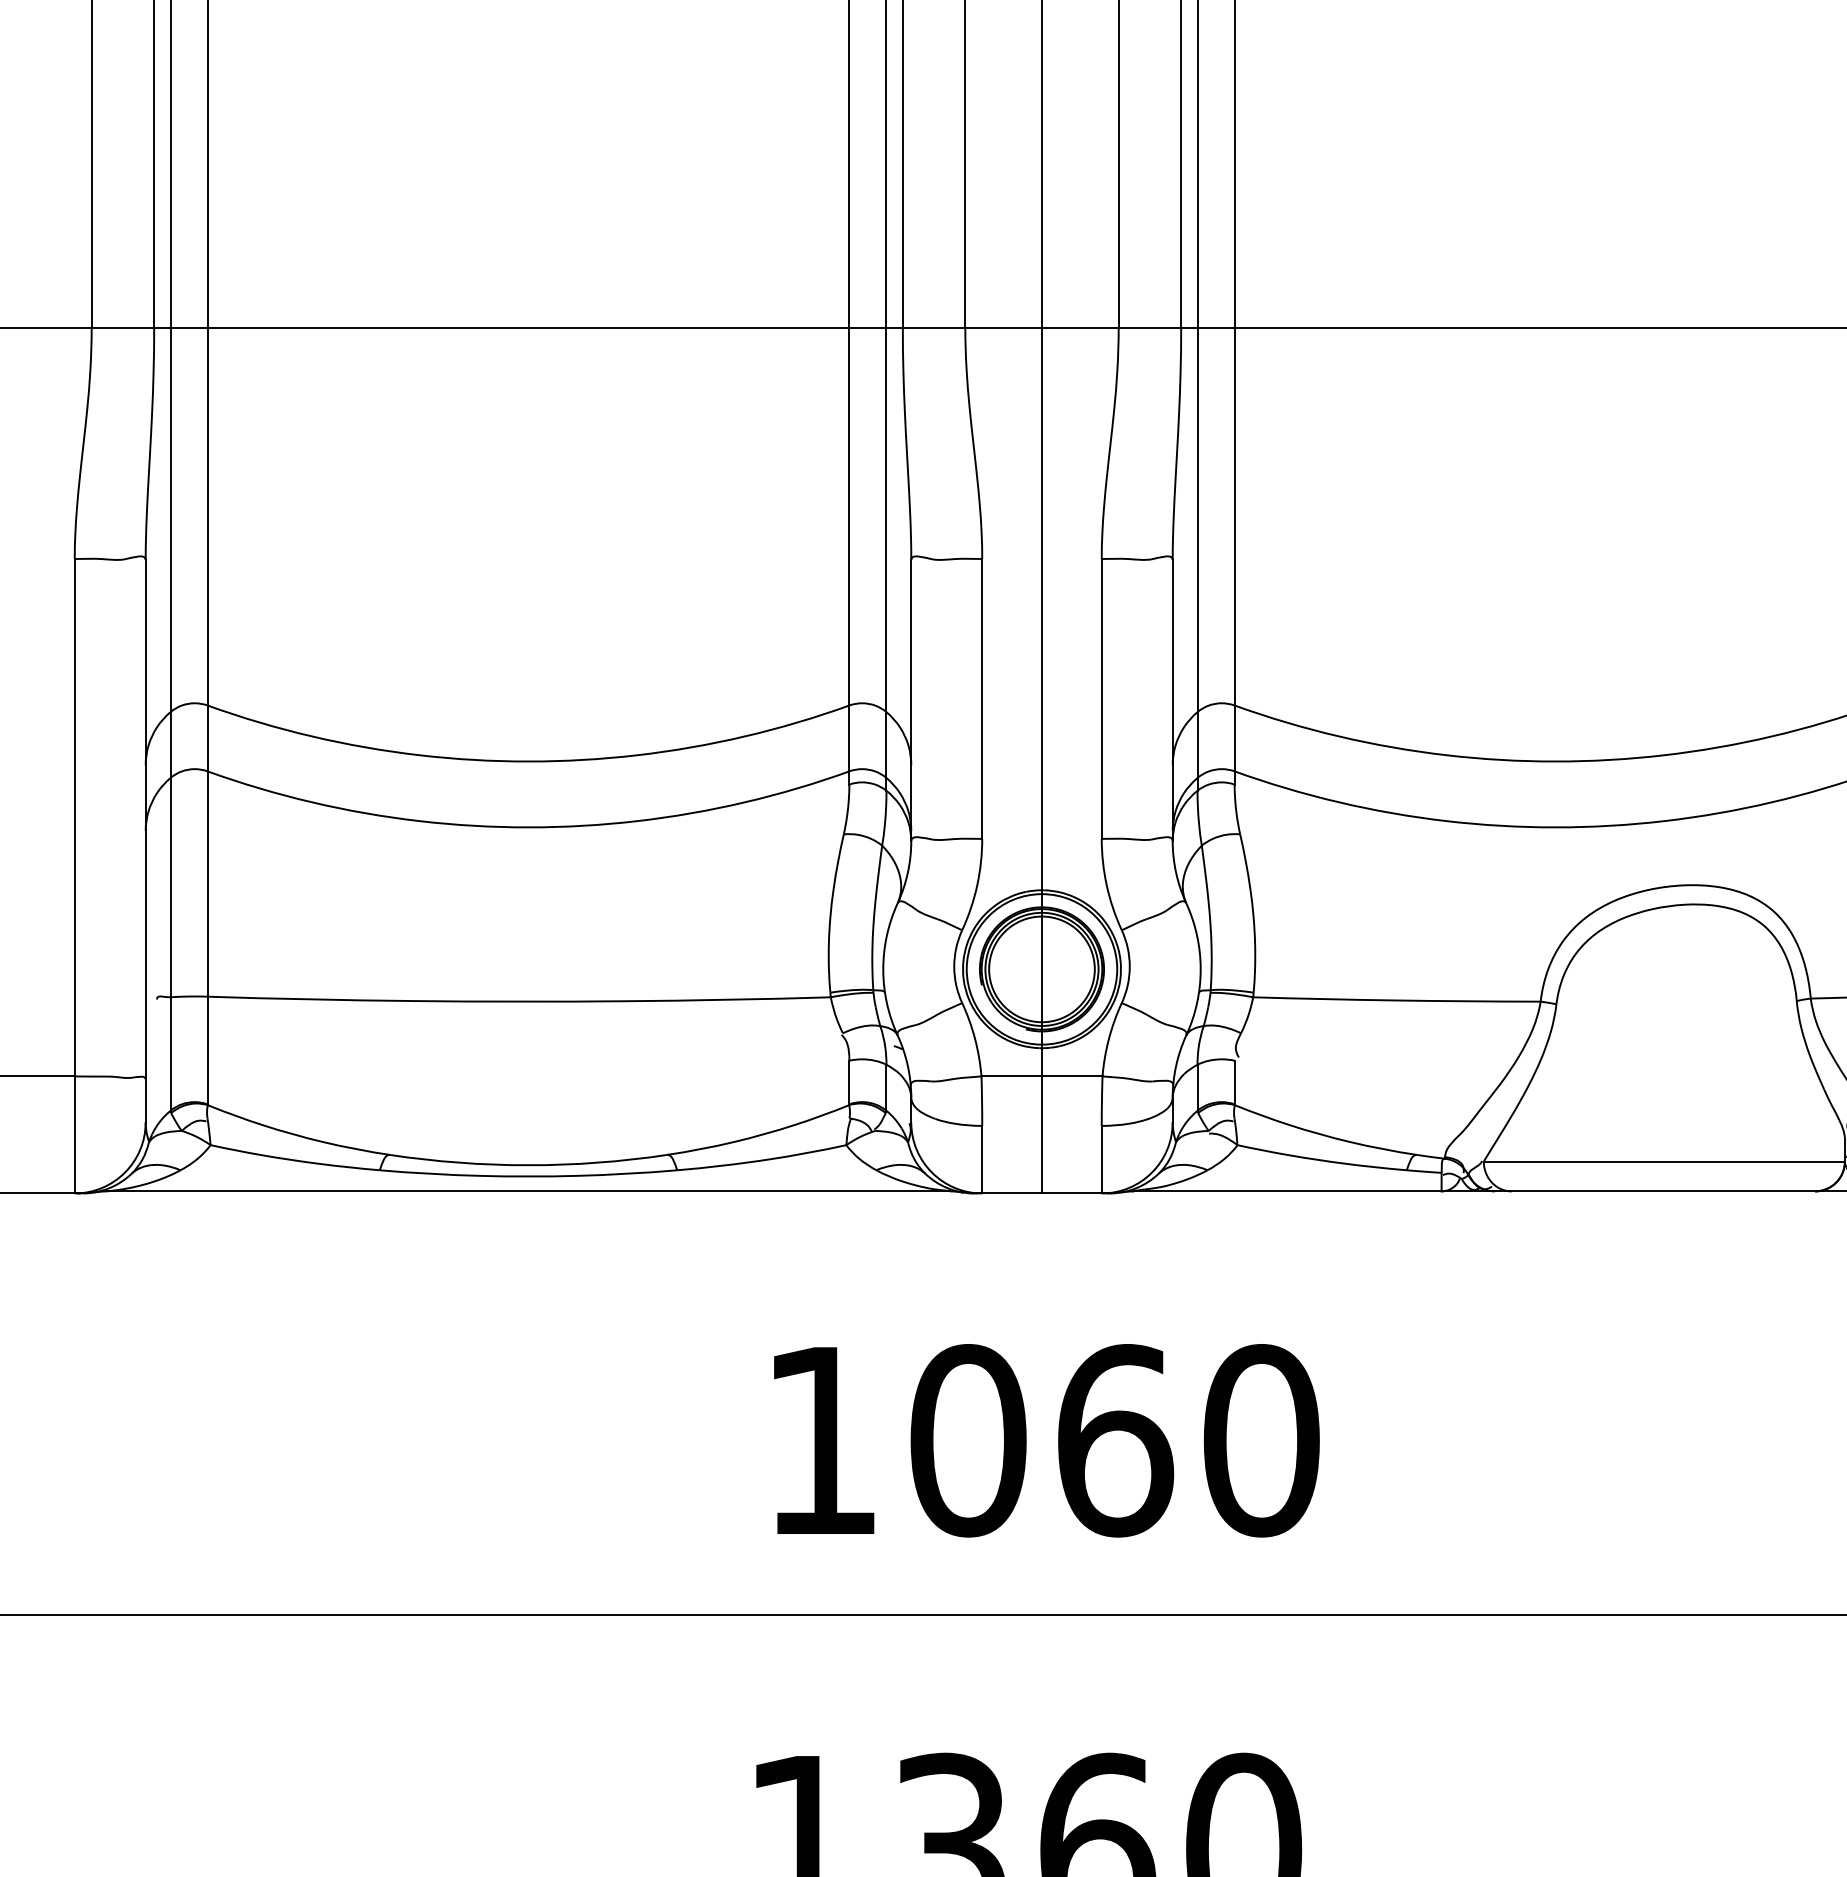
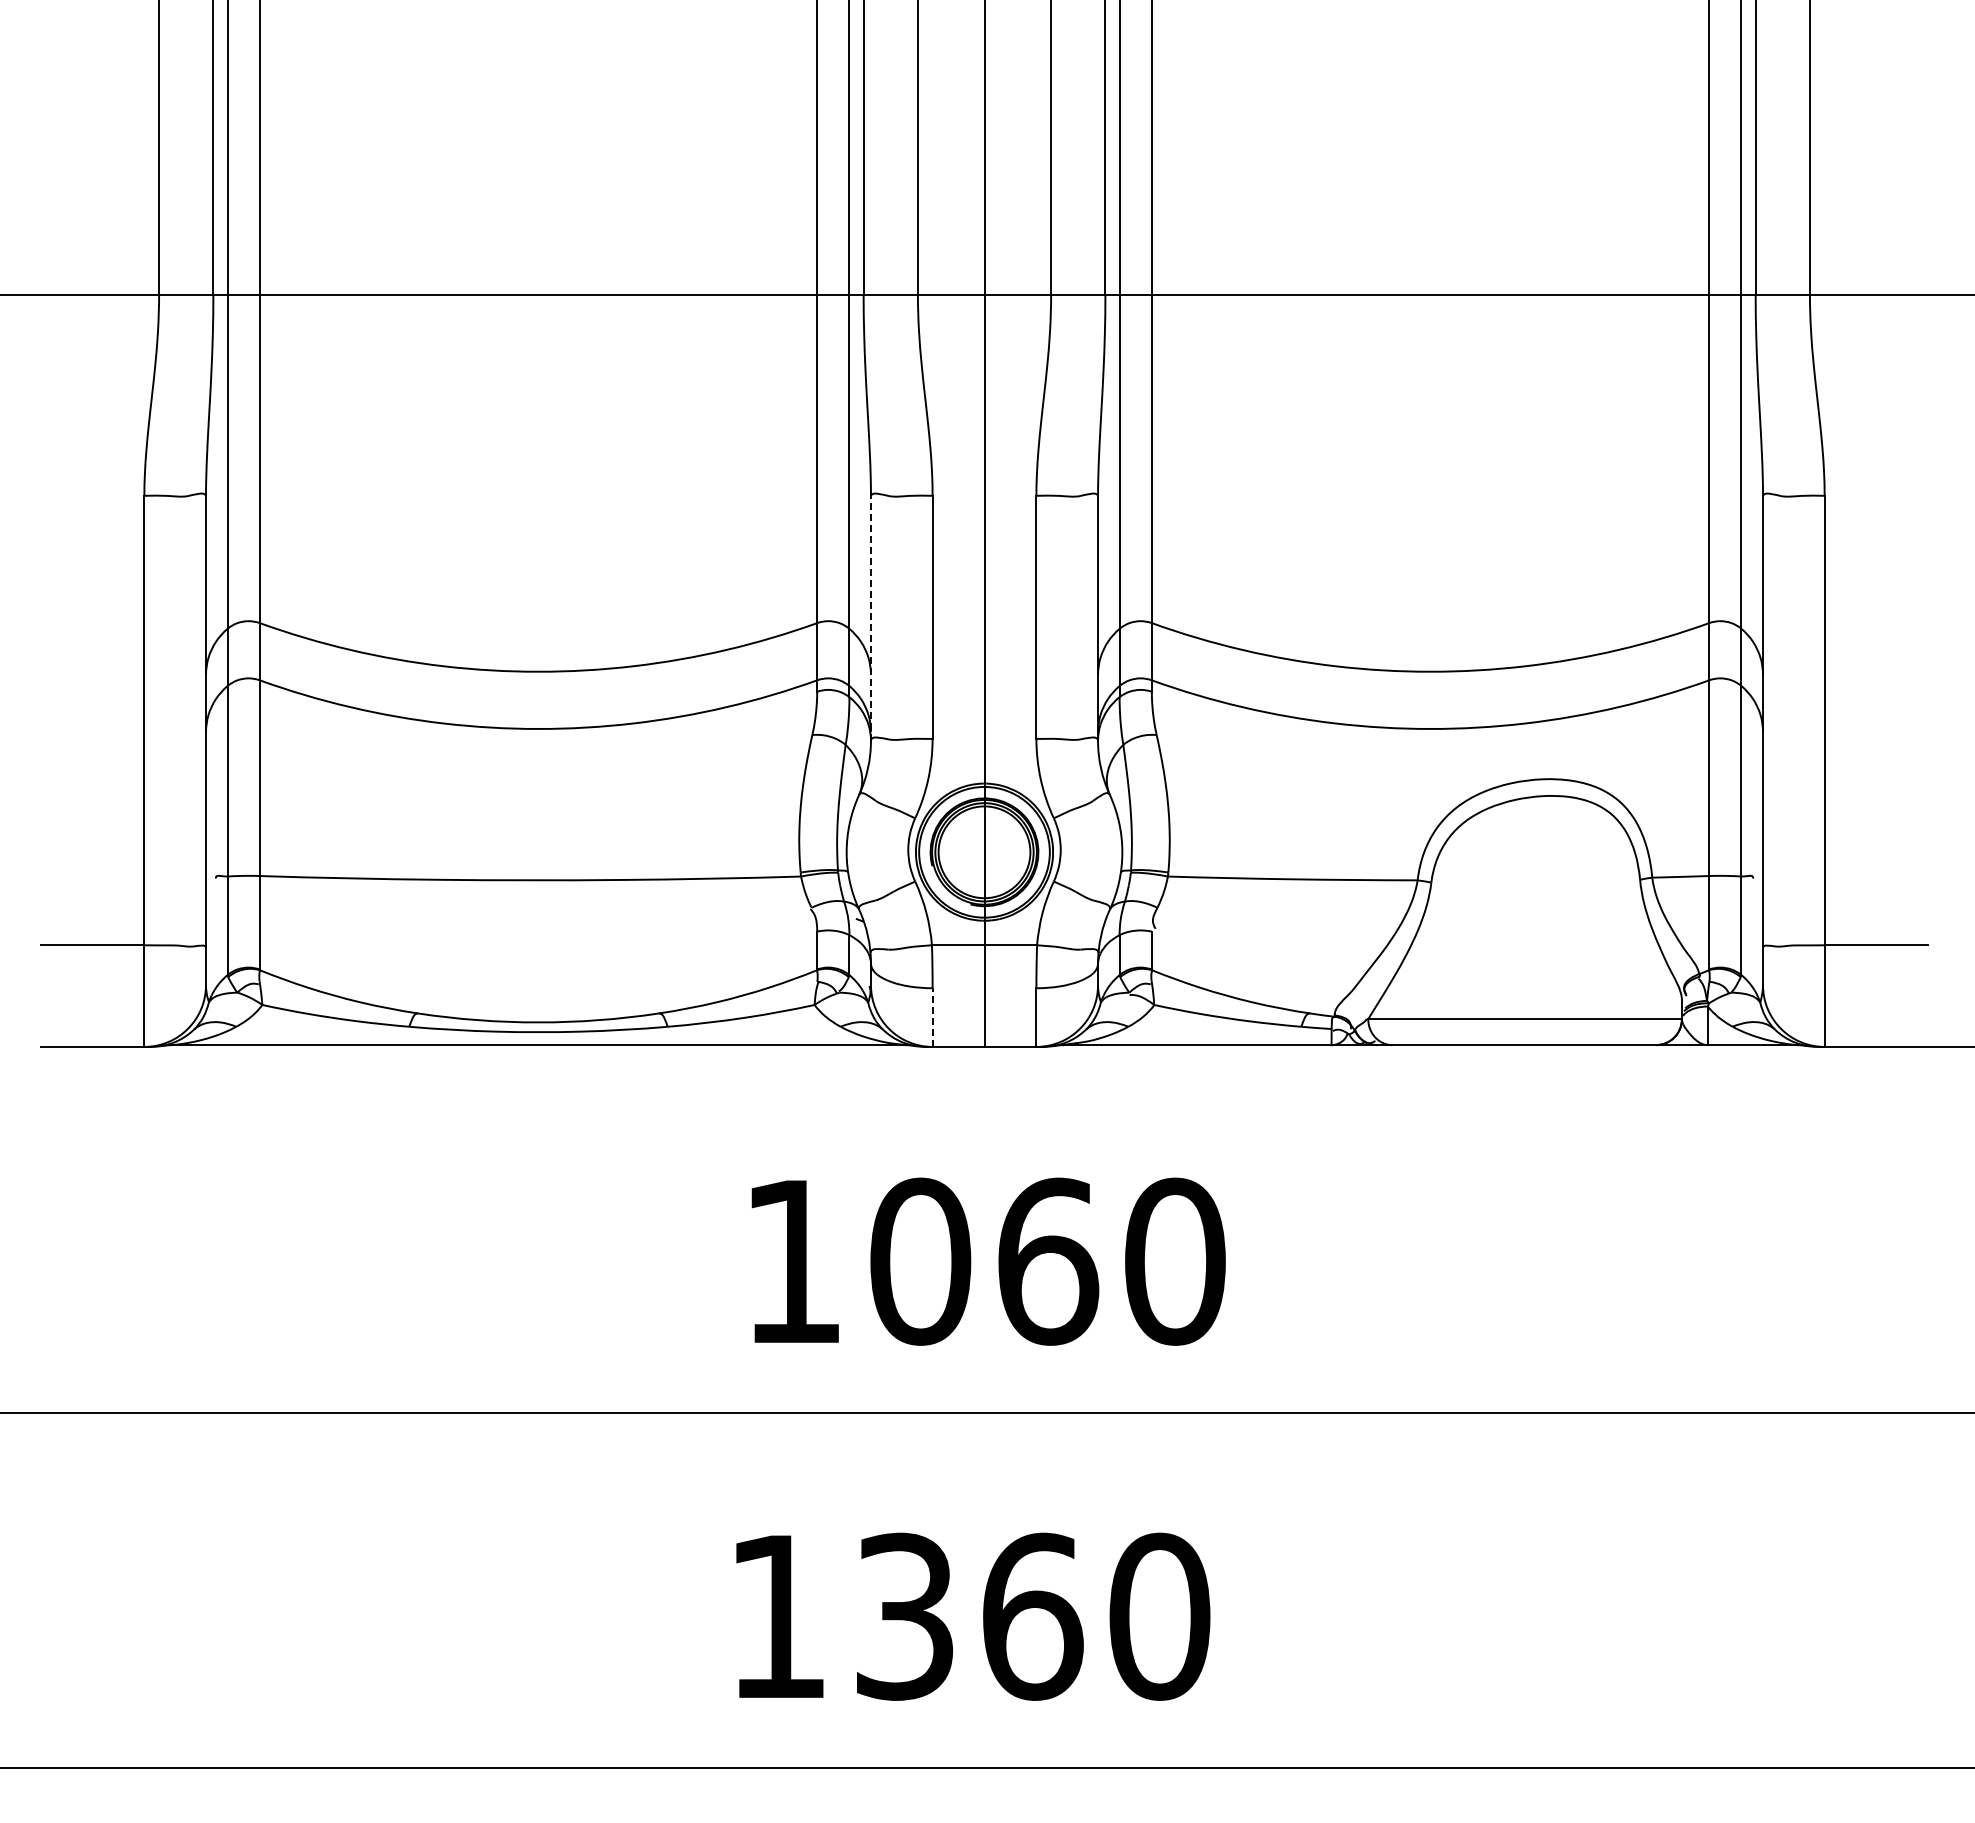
line: (910, 700) -> (870, 618), solid -> dashed
line: (982, 1159) -> (932, 1017), solid -> dashed

